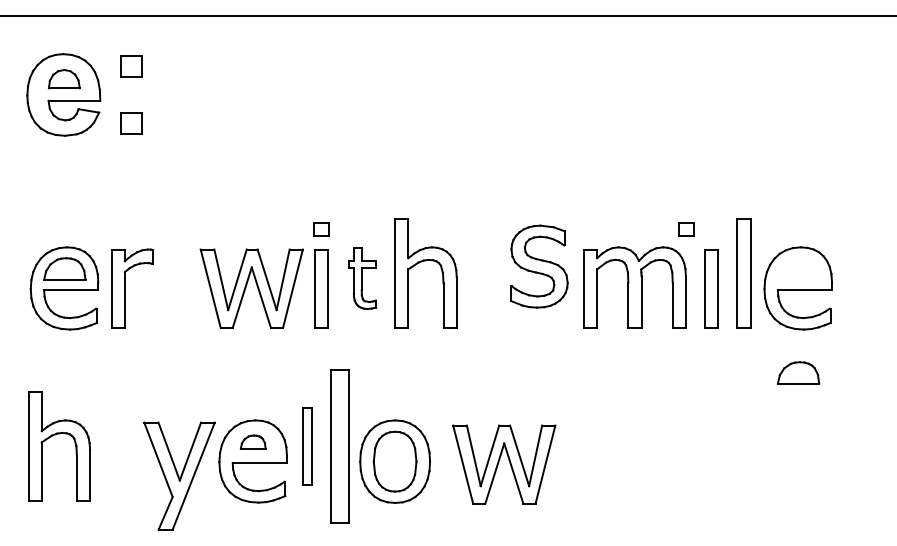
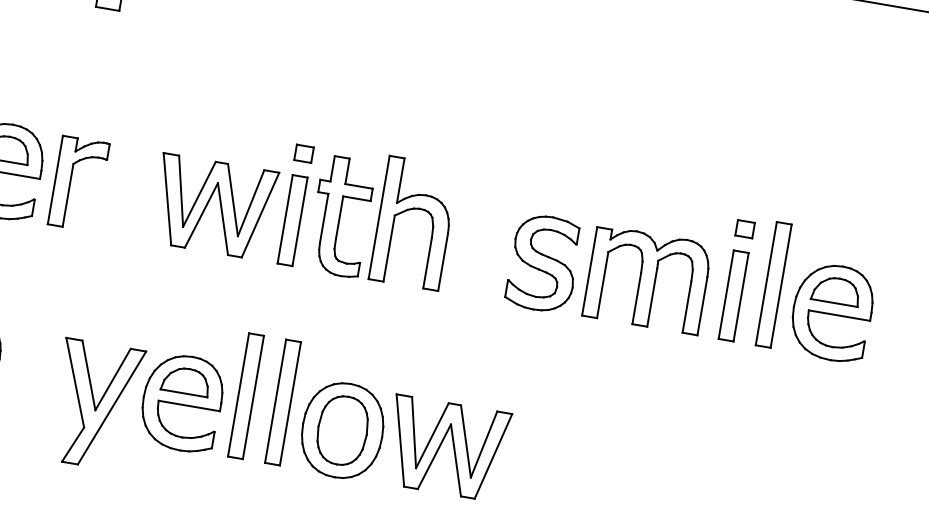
part: (686, 229) -> (745, 229), moved
part: (539, 266) -> (543, 263), moved
part: (362, 278) -> (341, 217), size x1.67
part: (798, 372) -> (836, 290), moved
part: (252, 441) -> (185, 380), size x1.67
part: (307, 446) -> (246, 396), size x1.43
part: (339, 446) -> (282, 402), size x0.71
part: (504, 464) -> (447, 448), moved

